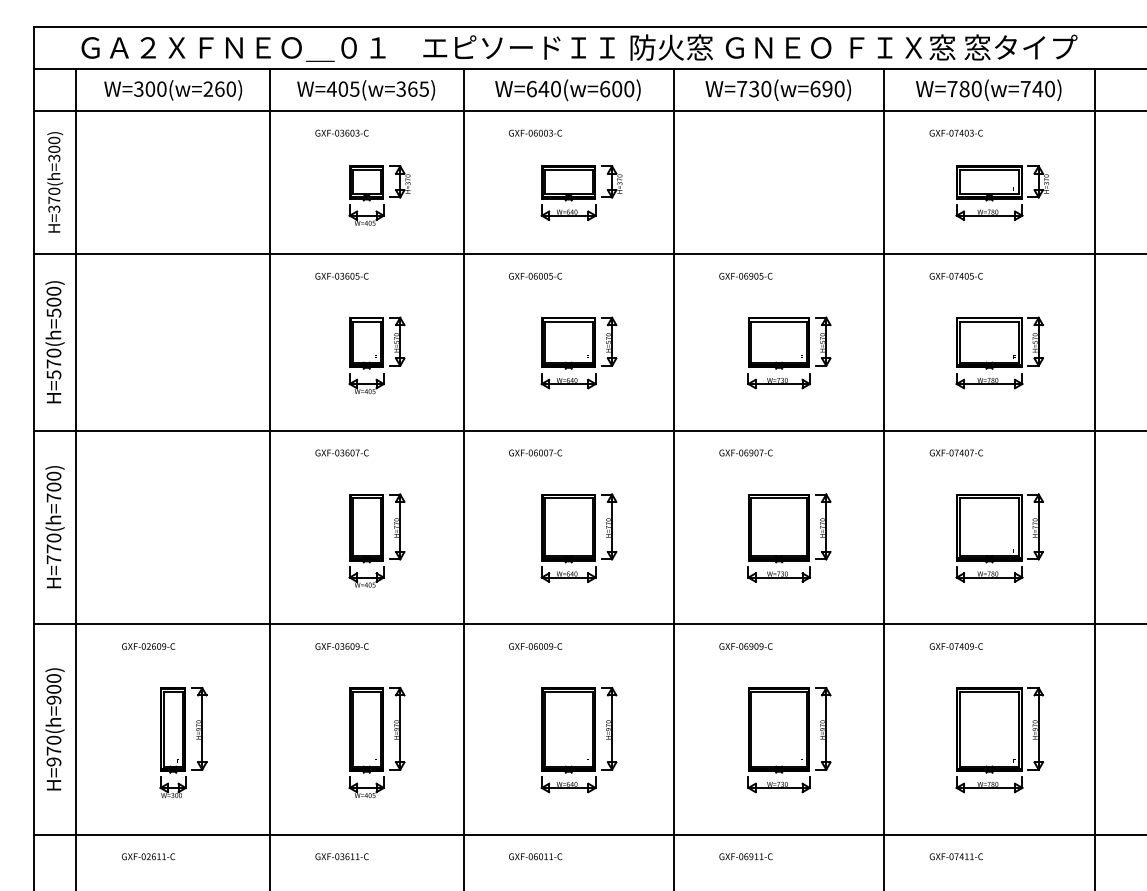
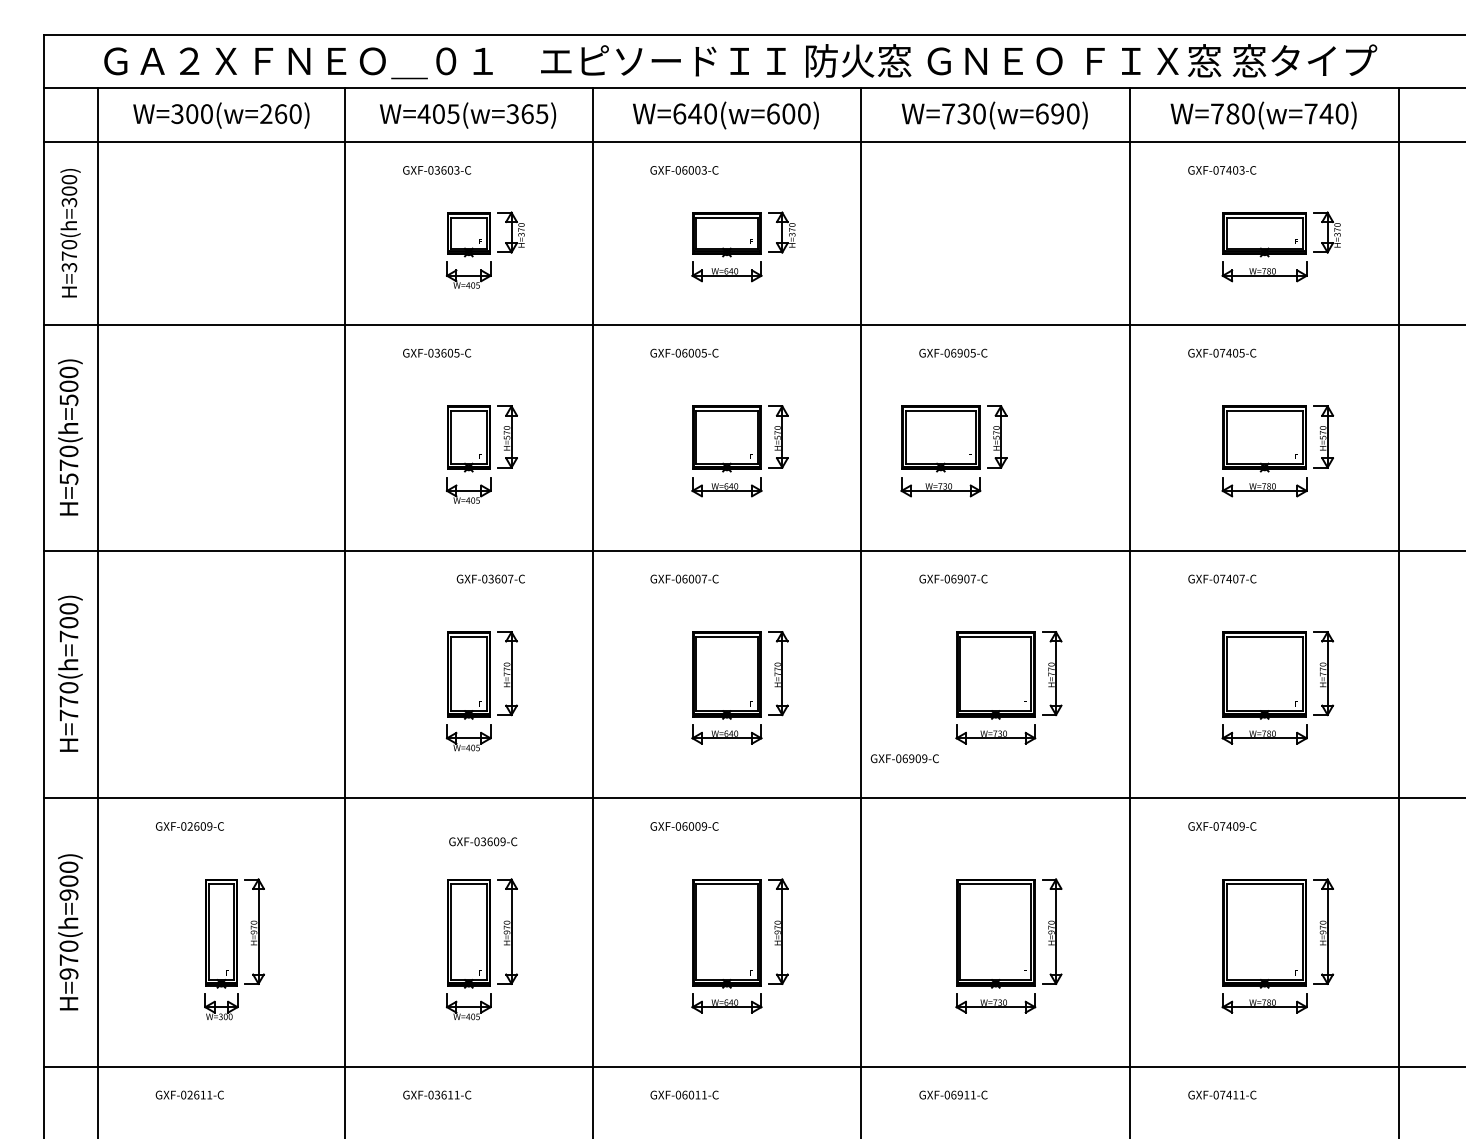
part: (789, 352) -> (954, 450), moved
text: (341, 452) -> (490, 578), moved
text: (341, 646) -> (482, 841), moved
text: (745, 646) -> (904, 758), moved

